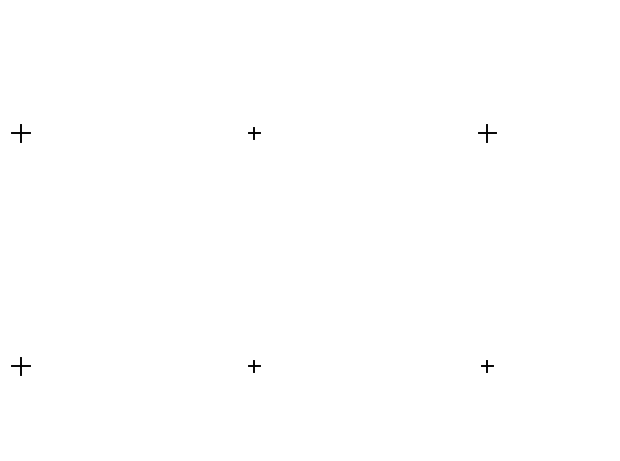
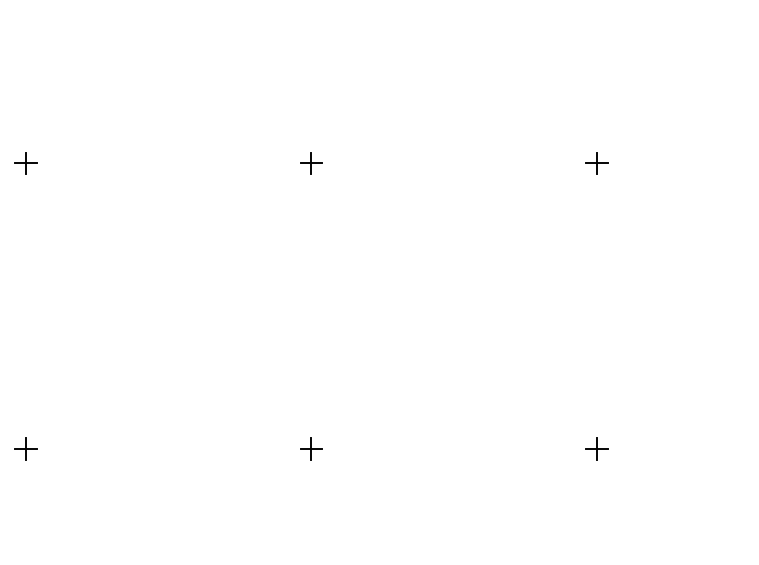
part: (254, 133) -> (311, 163), size x1.67
part: (254, 366) -> (311, 449), size x1.67
part: (487, 366) -> (596, 449), size x1.67

